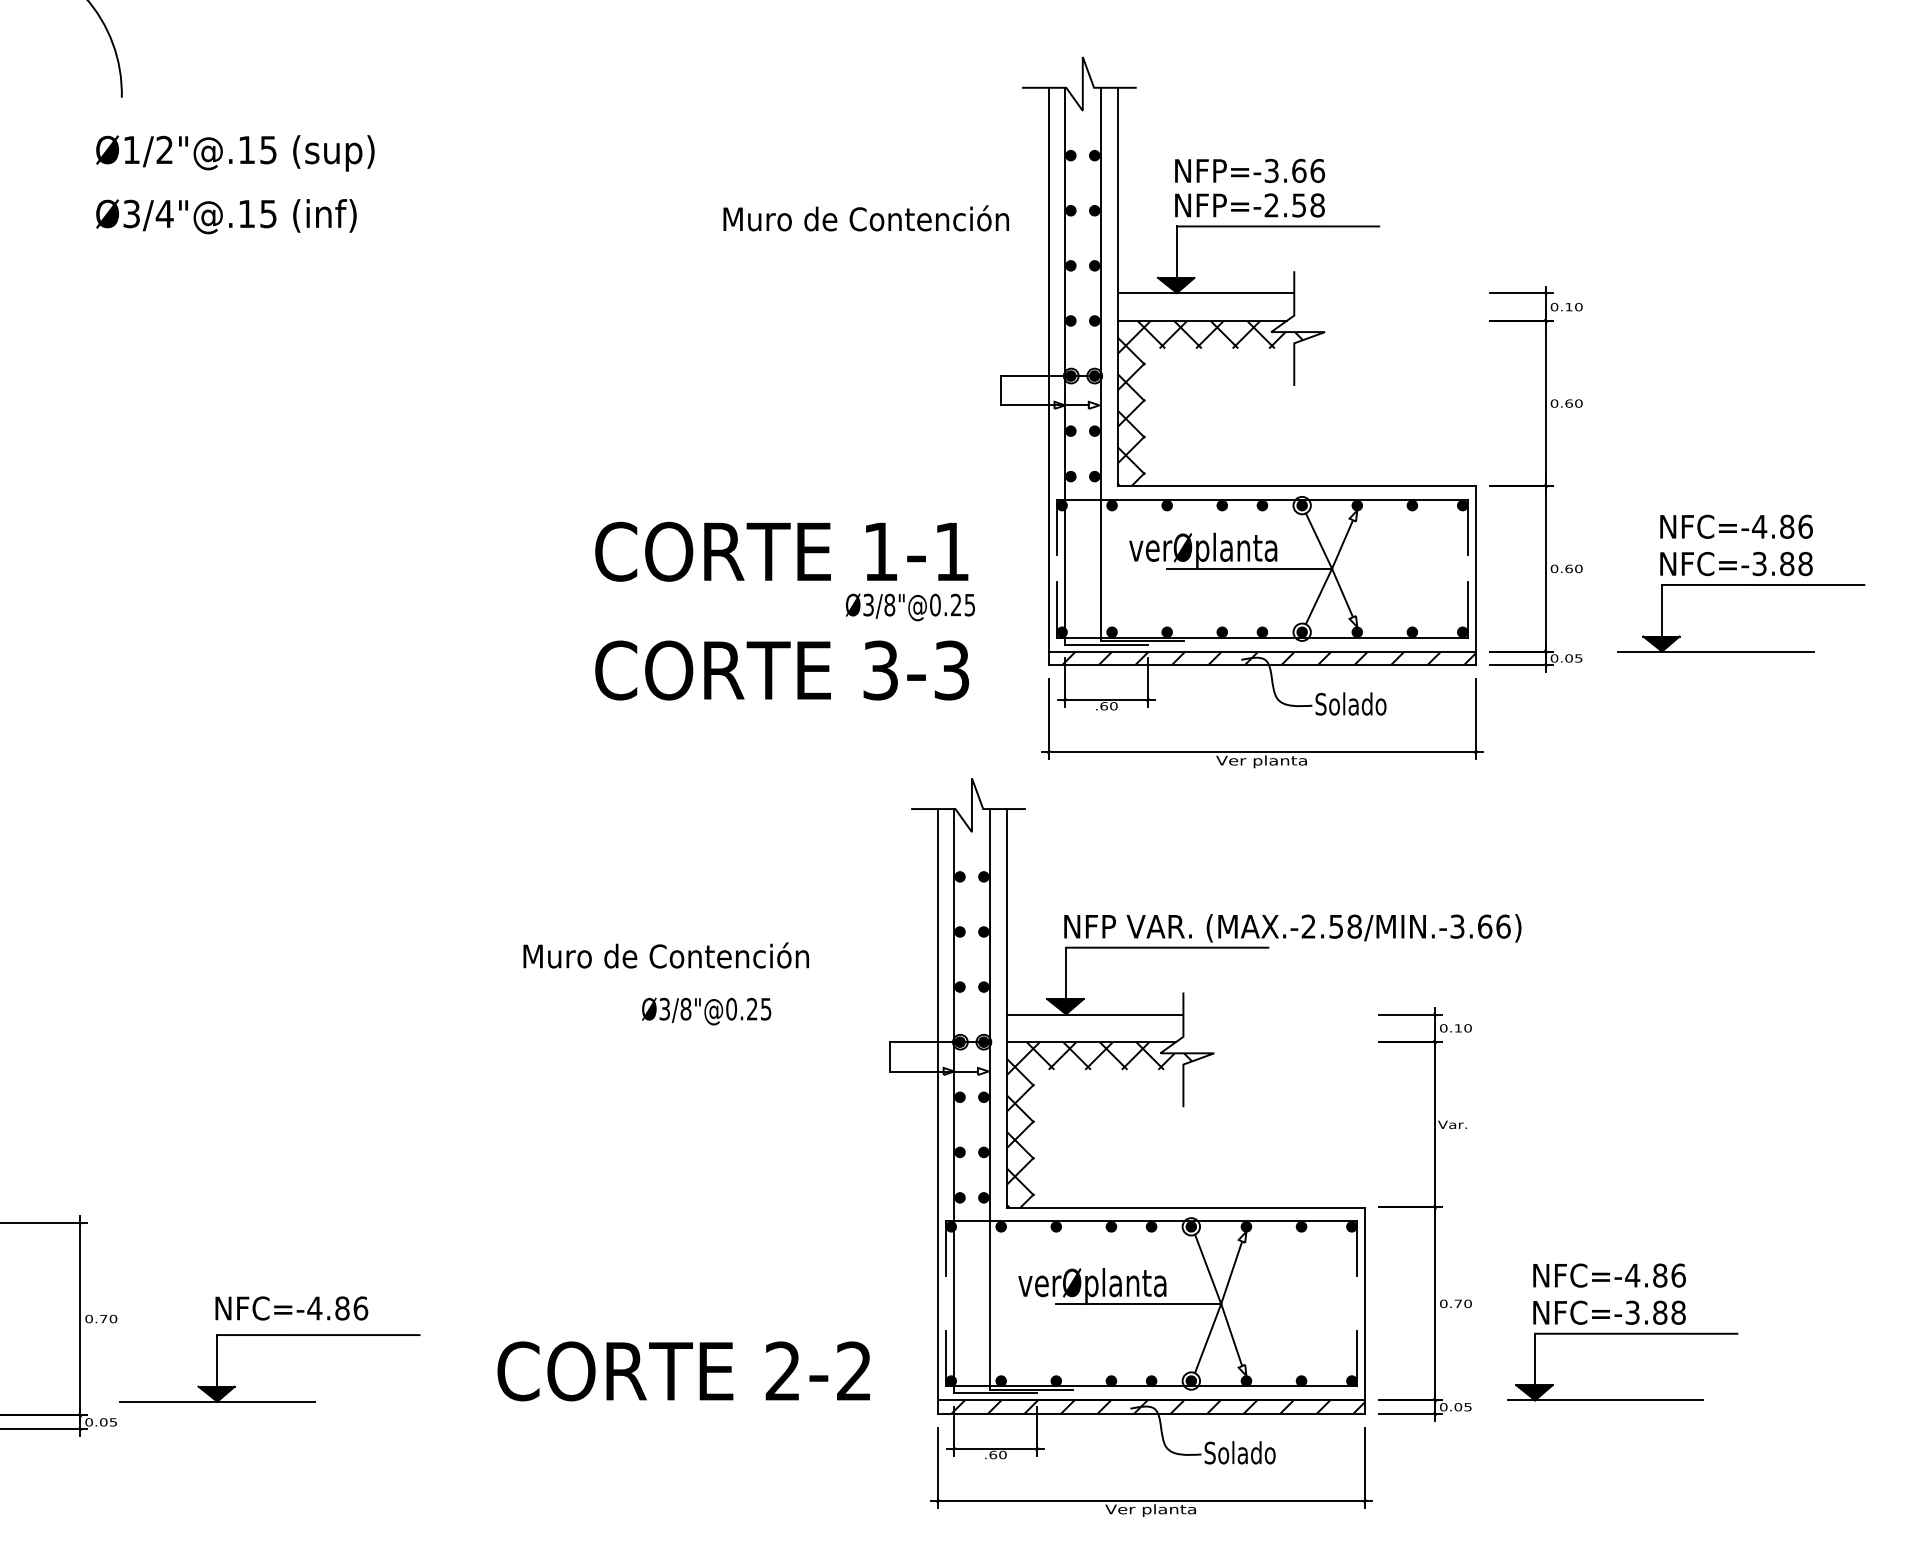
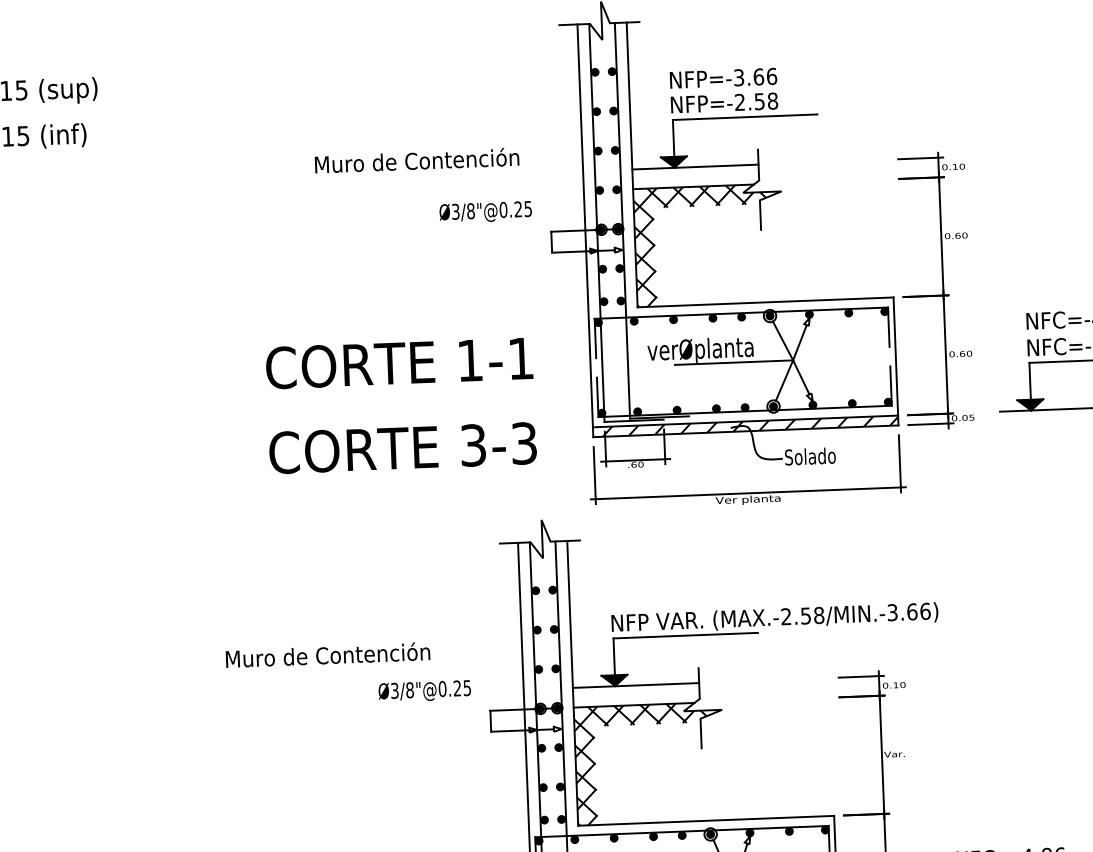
text: (865, 218) -> (416, 160), moved
text: (910, 607) -> (485, 212), moved
text: (706, 1011) -> (424, 691), moved

